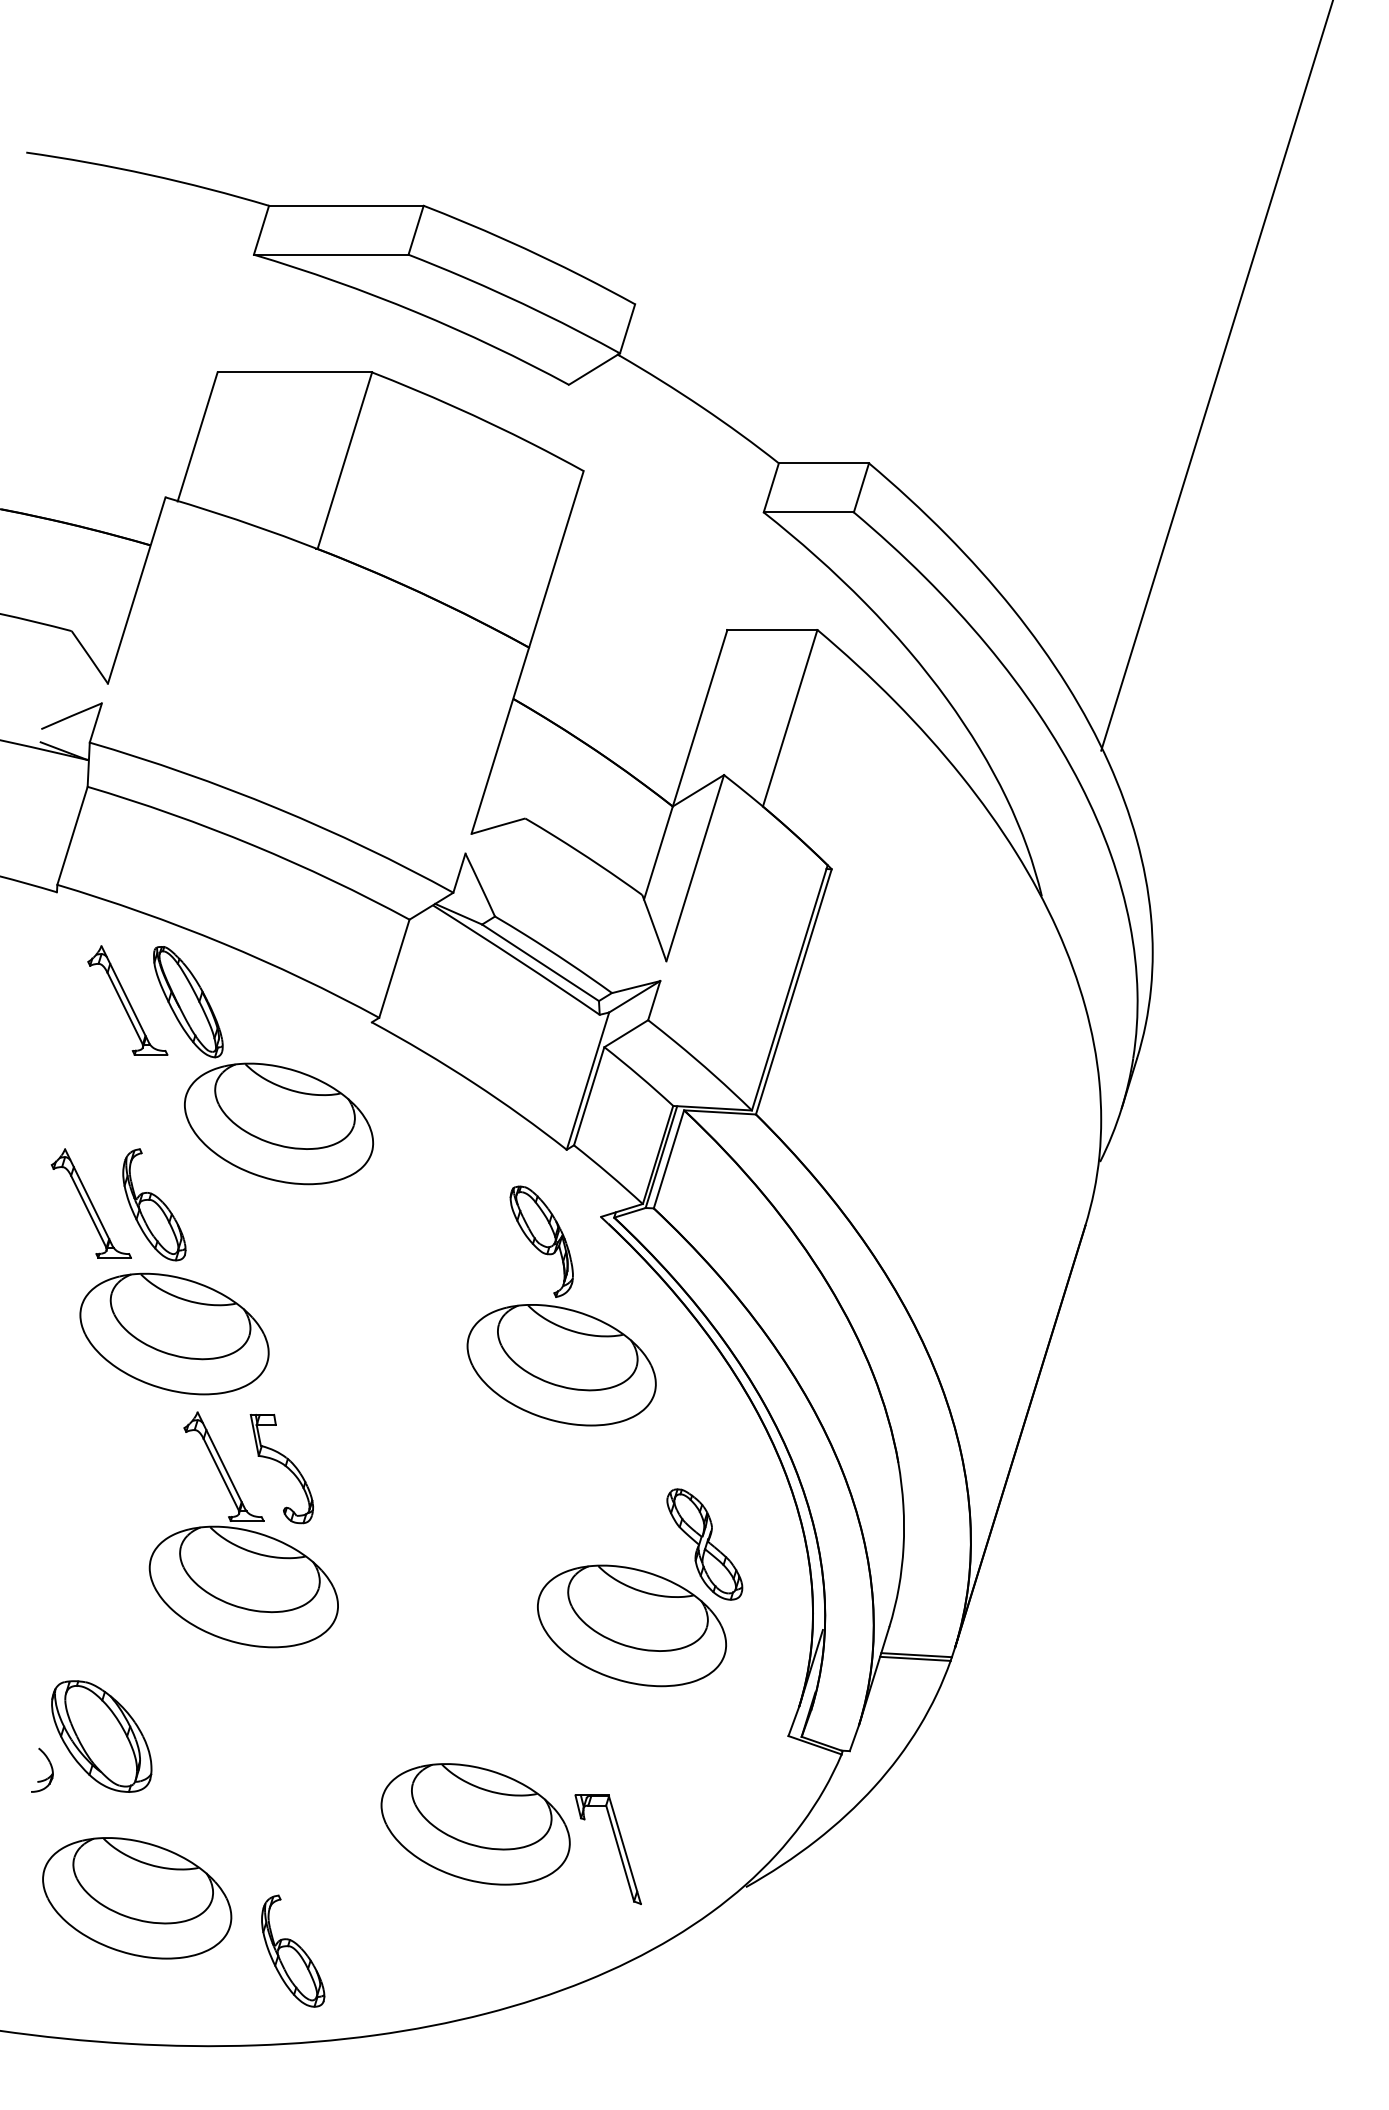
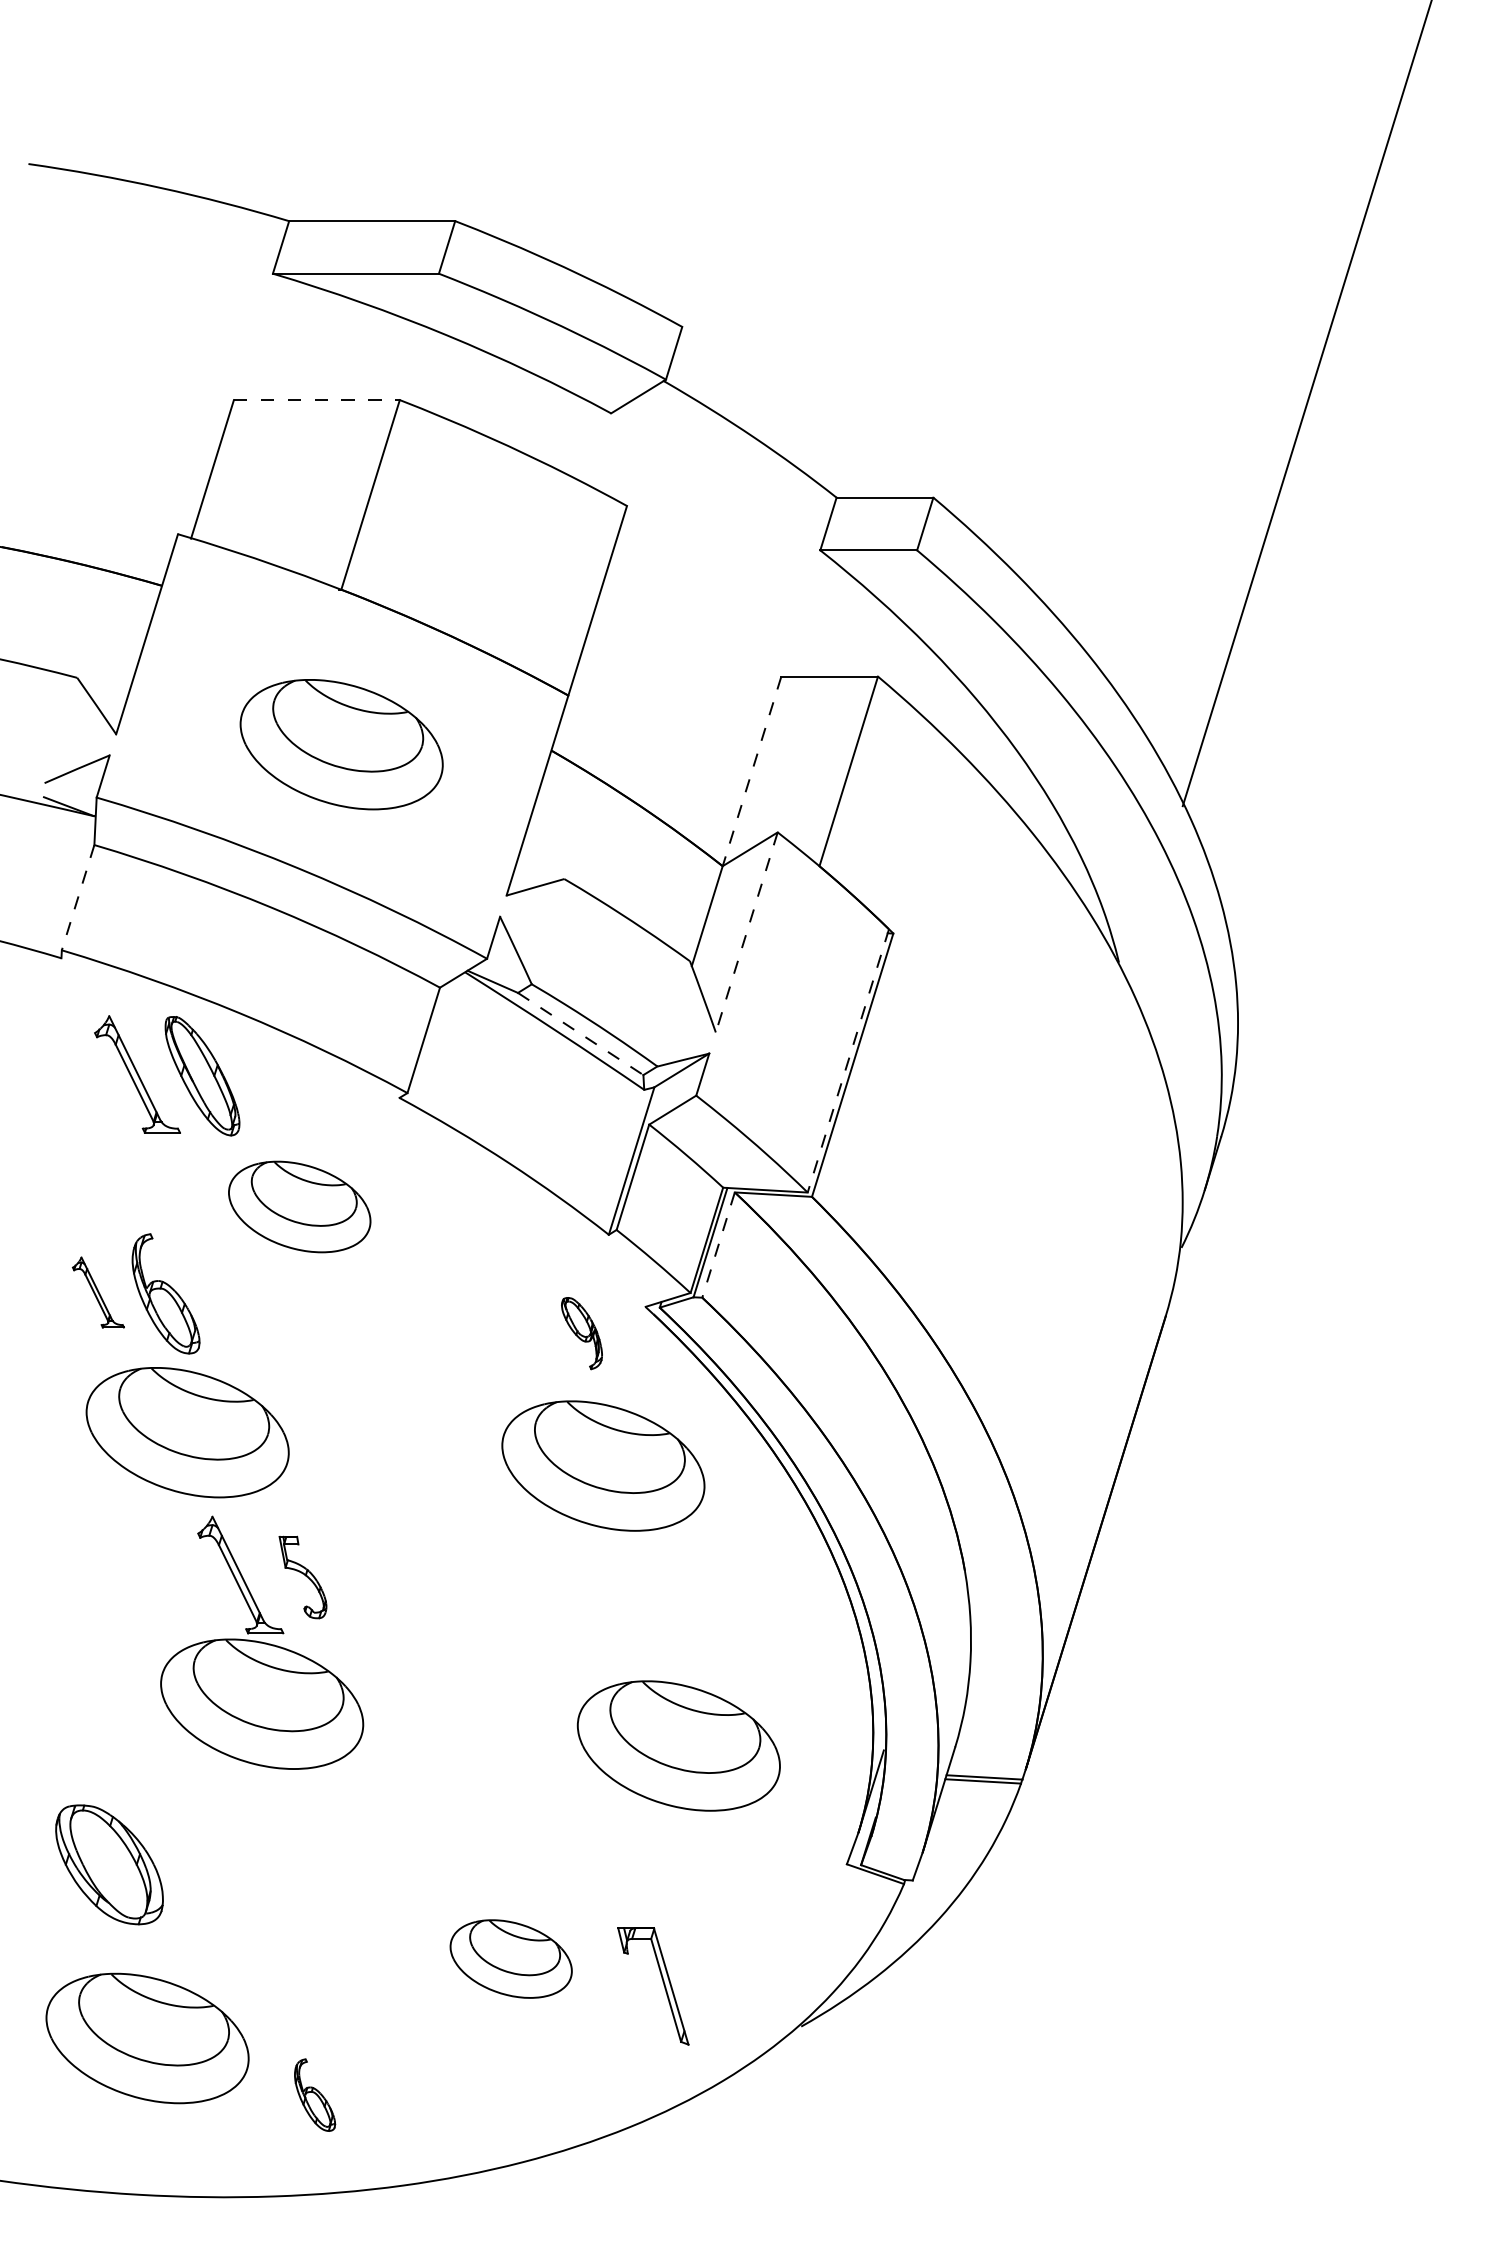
line: (294, 372) -> (316, 400), solid -> dashed
part: (317, 693) -> (341, 744), added
line: (699, 718) -> (751, 771), solid -> dashed
line: (71, 836) -> (77, 898), solid -> dashed
line: (694, 868) -> (746, 932), solid -> dashed
line: (540, 963) -> (580, 1034), solid -> dashed
line: (789, 987) -> (848, 1060), solid -> dashed
part: (278, 1123) -> (299, 1206), size x0.7
line: (668, 1159) -> (718, 1245), solid -> dashed
part: (91, 1203) -> (98, 1292), size x0.6
part: (541, 1241) -> (581, 1333), size x0.6
part: (281, 1468) -> (302, 1577), size x0.7
part: (705, 1544) -> (757, 1658), removed
part: (47, 1777) -> (51, 1908), removed
part: (476, 1823) -> (511, 1958), size x0.6
part: (292, 1950) -> (314, 2094), size x0.6

